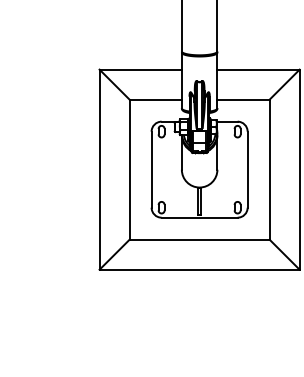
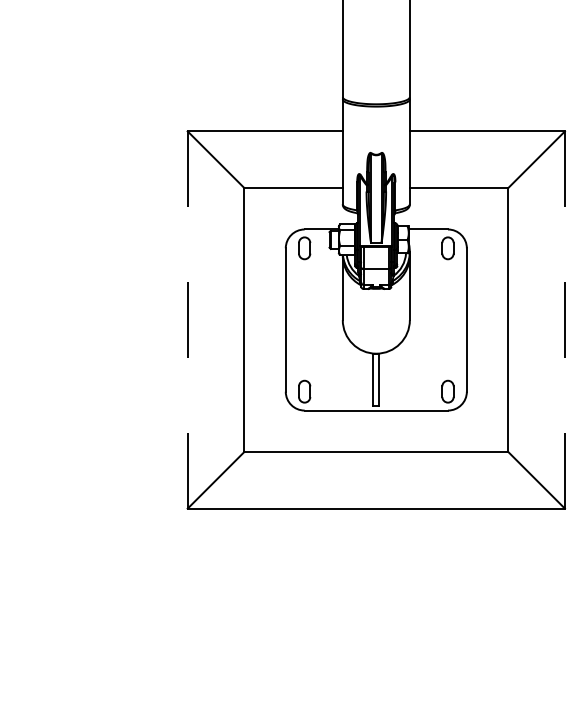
line: (299, 169) -> (564, 319), solid -> dashed
line: (99, 170) -> (187, 321), solid -> dashed

